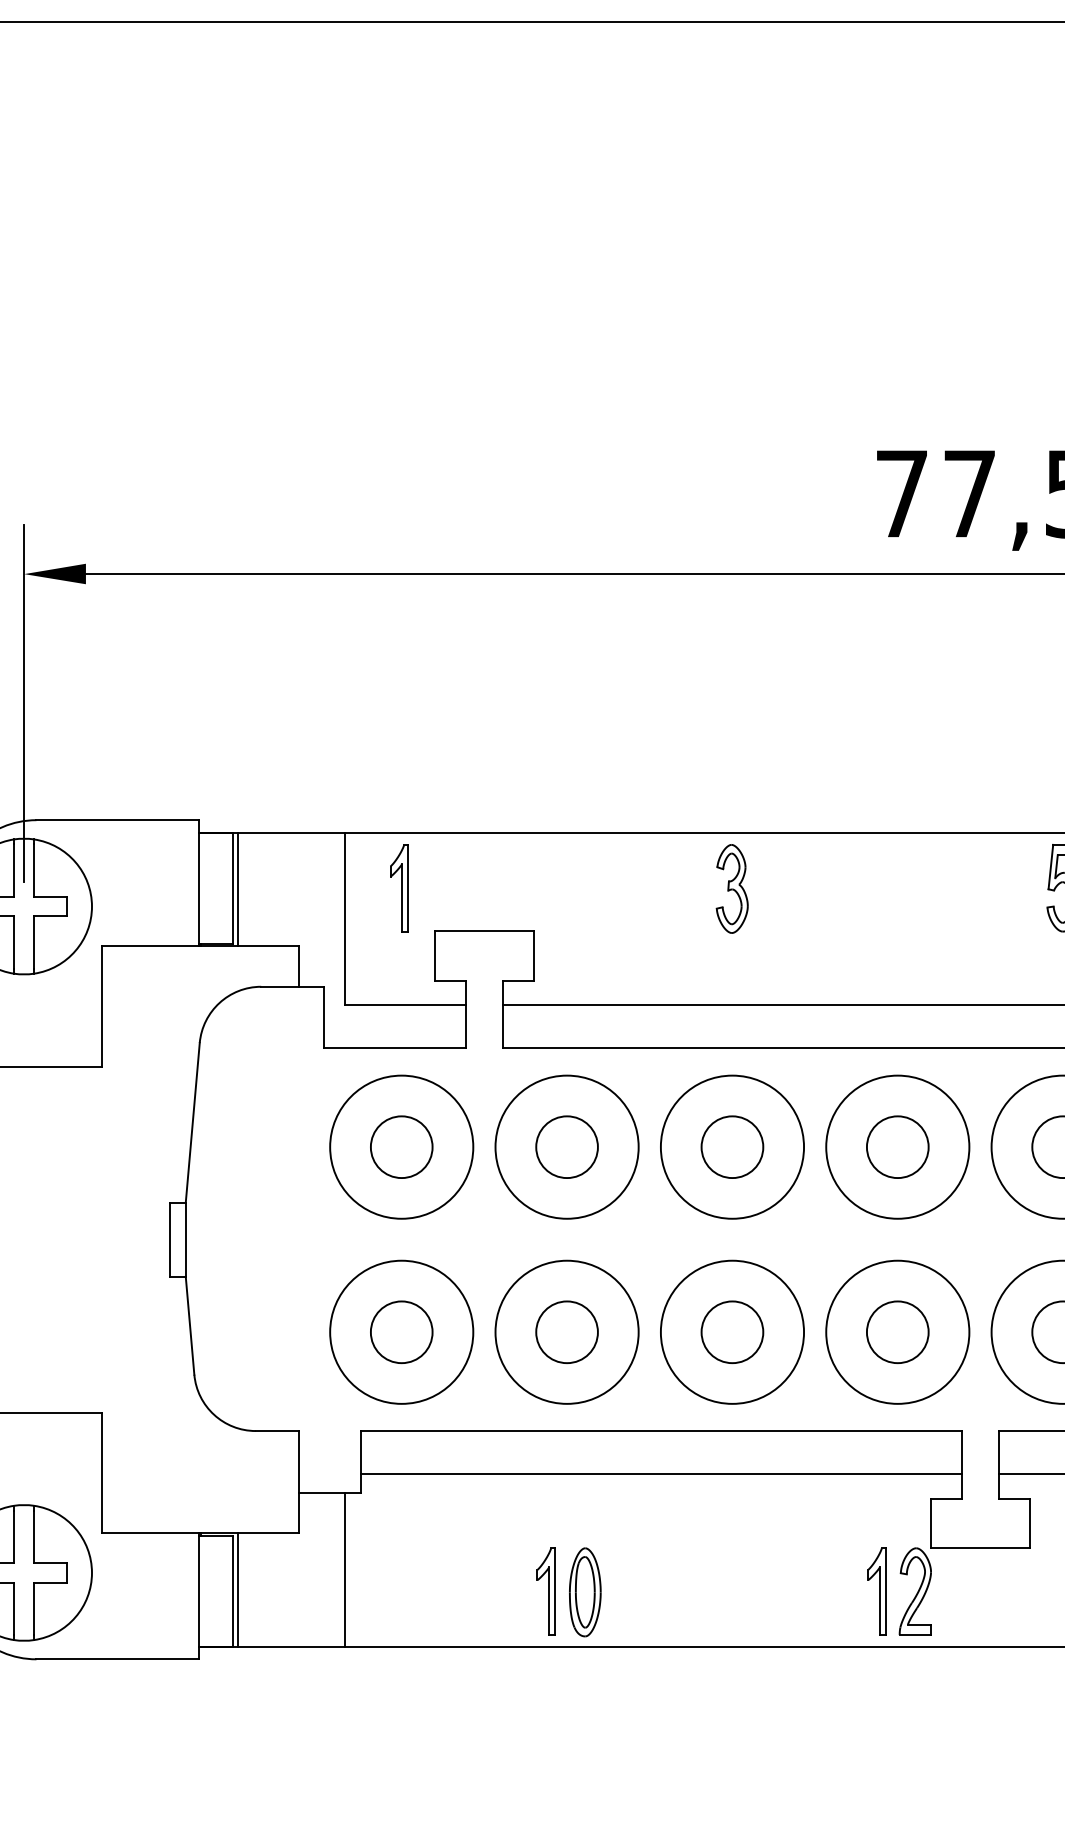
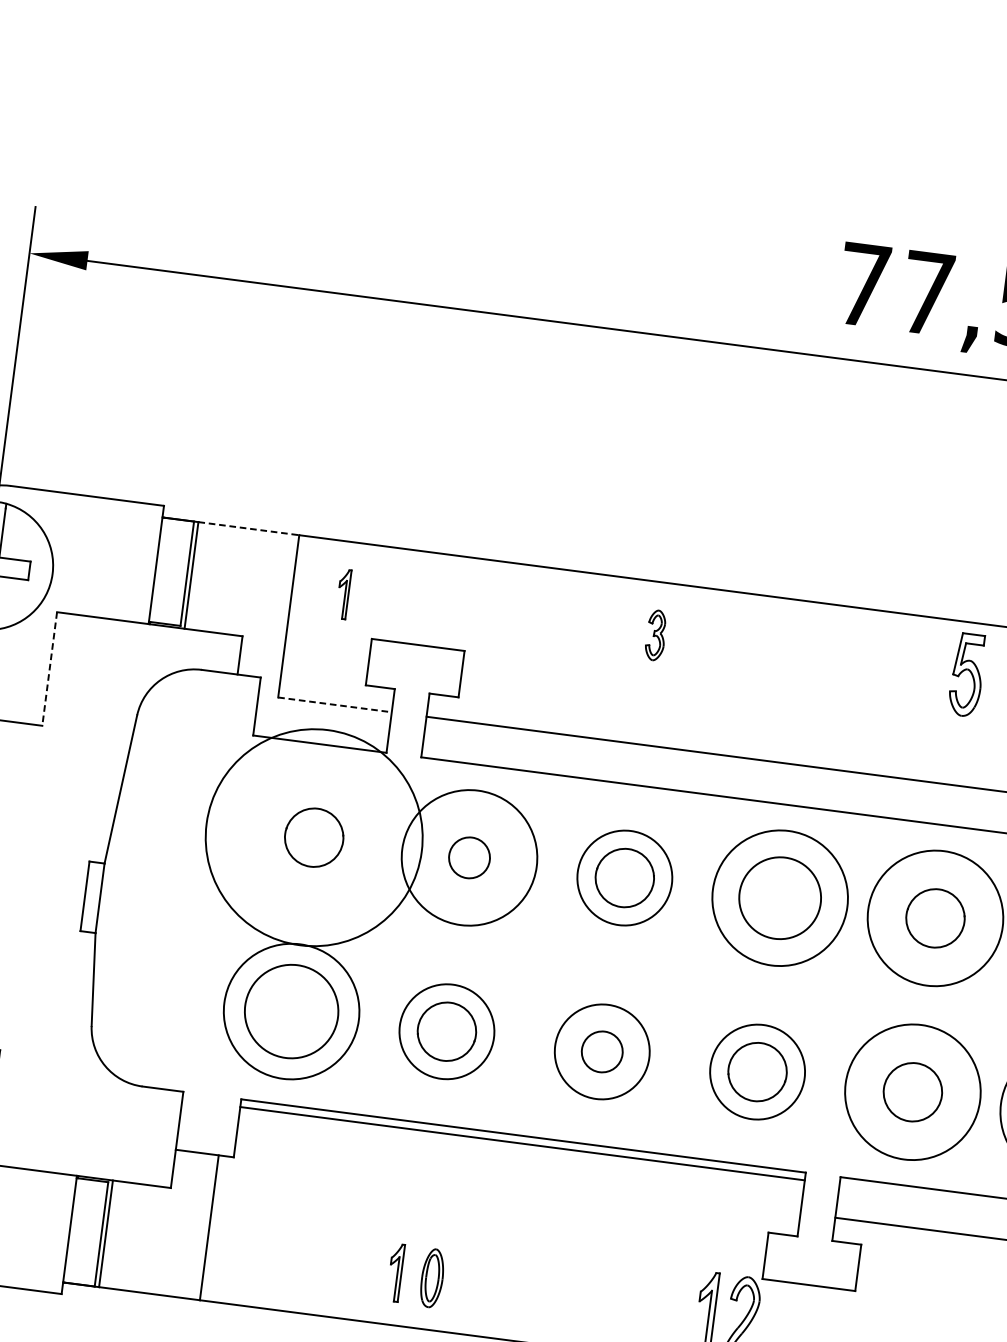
line: (291, 832) -> (249, 528), solid -> dashed
part: (399, 888) -> (343, 594), size x0.6
part: (731, 888) -> (655, 634), size x0.6
line: (405, 1005) -> (335, 705), solid -> dashed
line: (101, 1007) -> (49, 669), solid -> dashed
circle: (401, 1146) -> (314, 837), size x1.6
circle: (732, 1146) -> (624, 877), size x0.7
circle: (566, 1147) -> (468, 858), size x0.7
circle: (897, 1147) -> (779, 898), size x1.4
circle: (566, 1331) -> (446, 1030), size x0.7
circle: (732, 1331) -> (602, 1051), size x0.7
circle: (897, 1331) -> (757, 1071), size x0.7
circle: (401, 1332) -> (291, 1011), size x1.6
circle: (732, 1332) -> (602, 1052), size x0.7
line: (661, 1474) -> (522, 1143), moved
part: (545, 1591) -> (395, 1272), size x0.7
part: (585, 1592) -> (432, 1278), size x0.7

